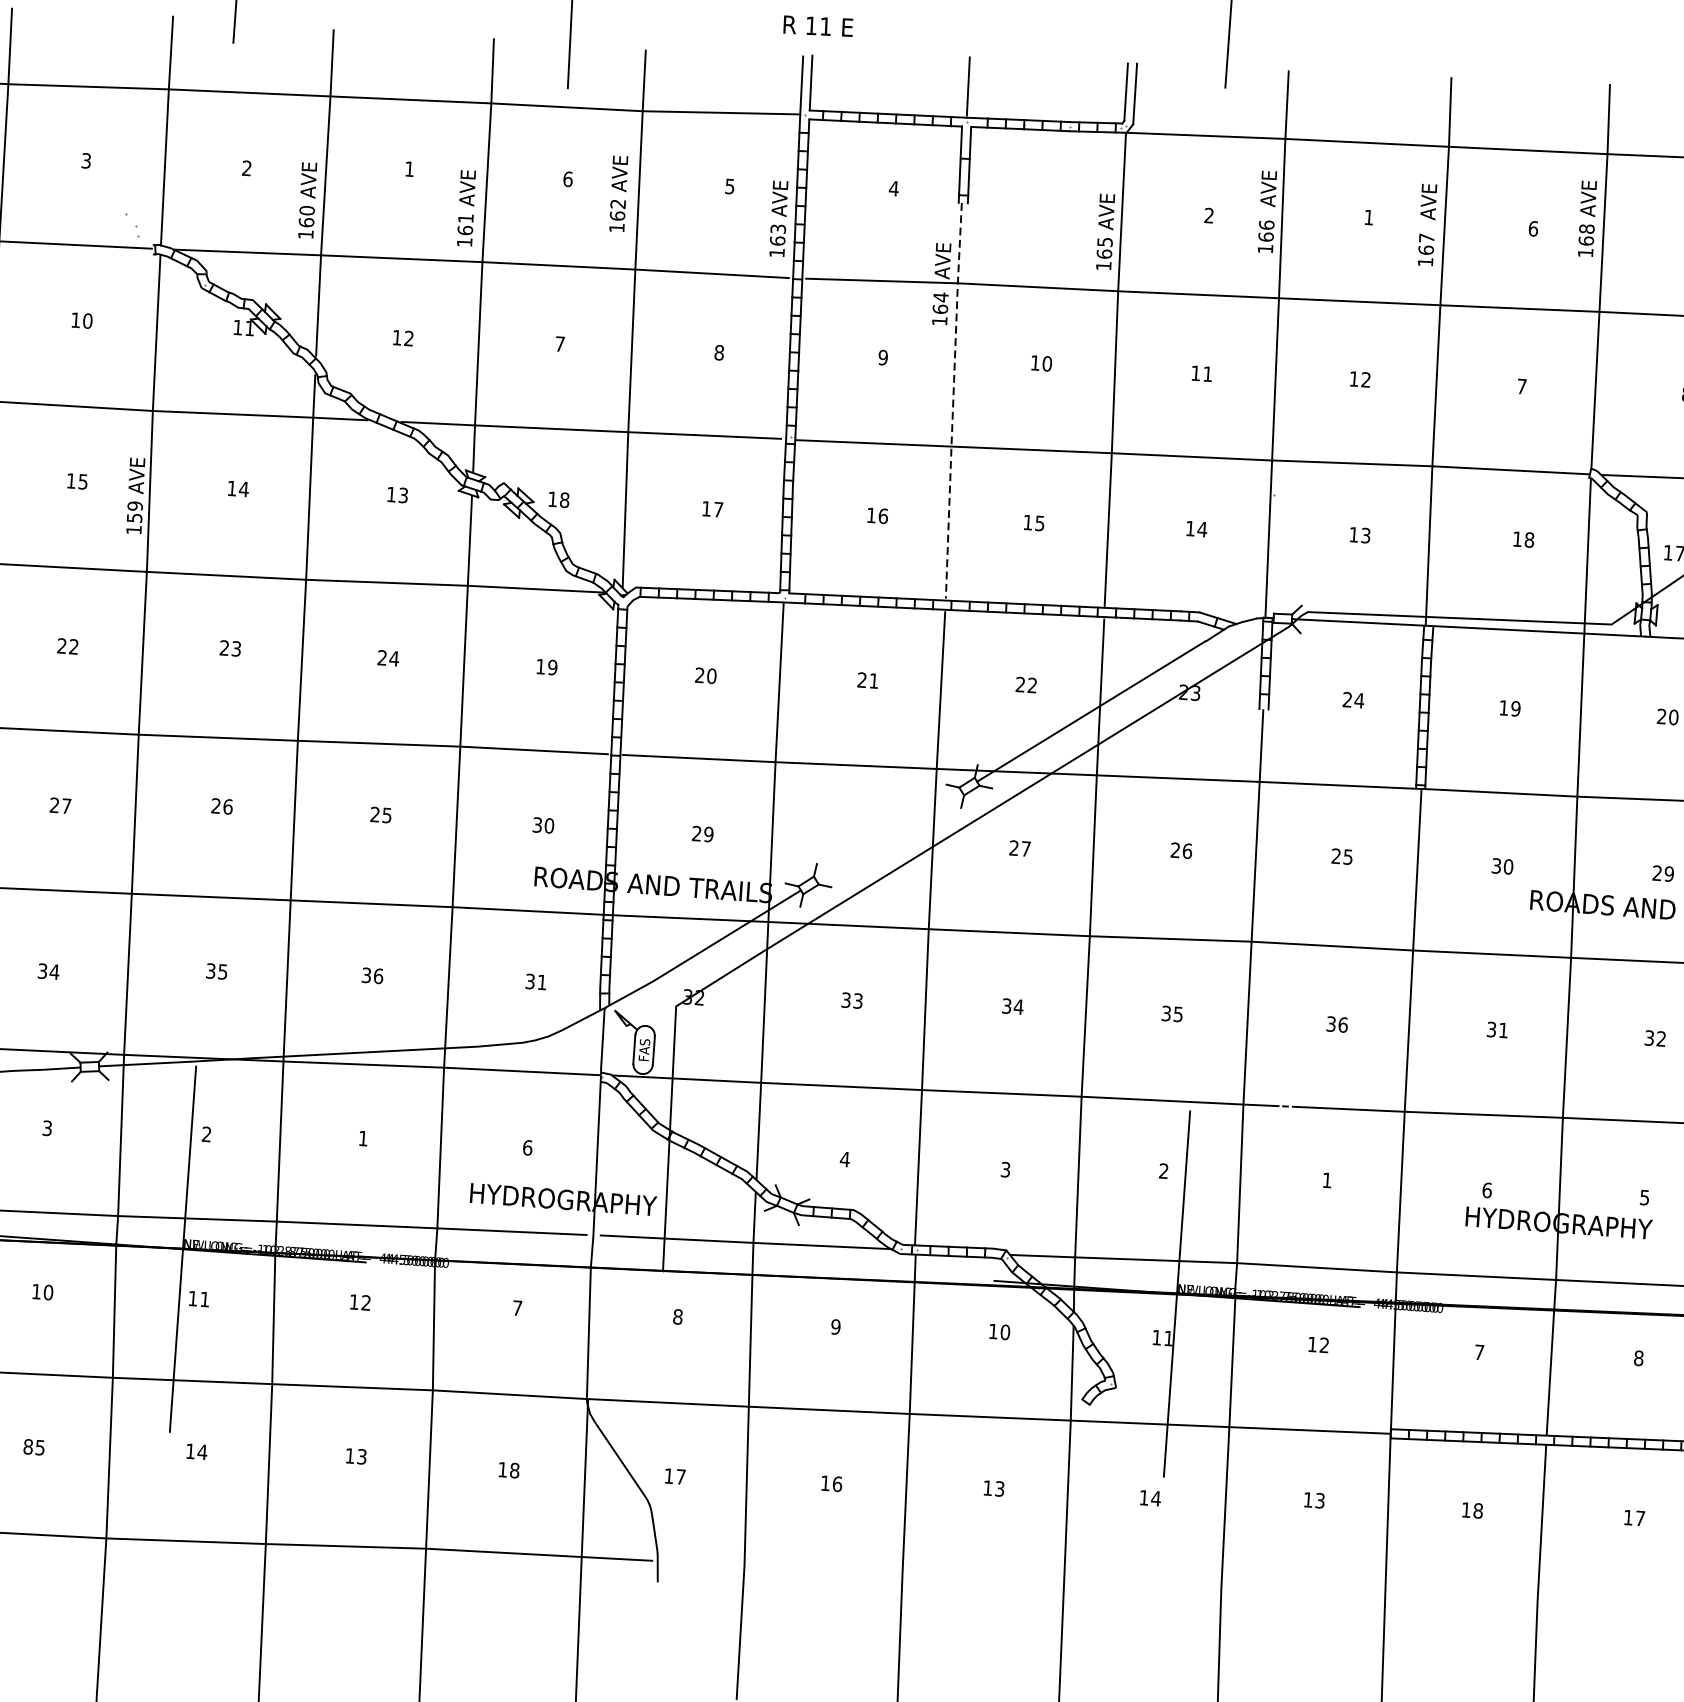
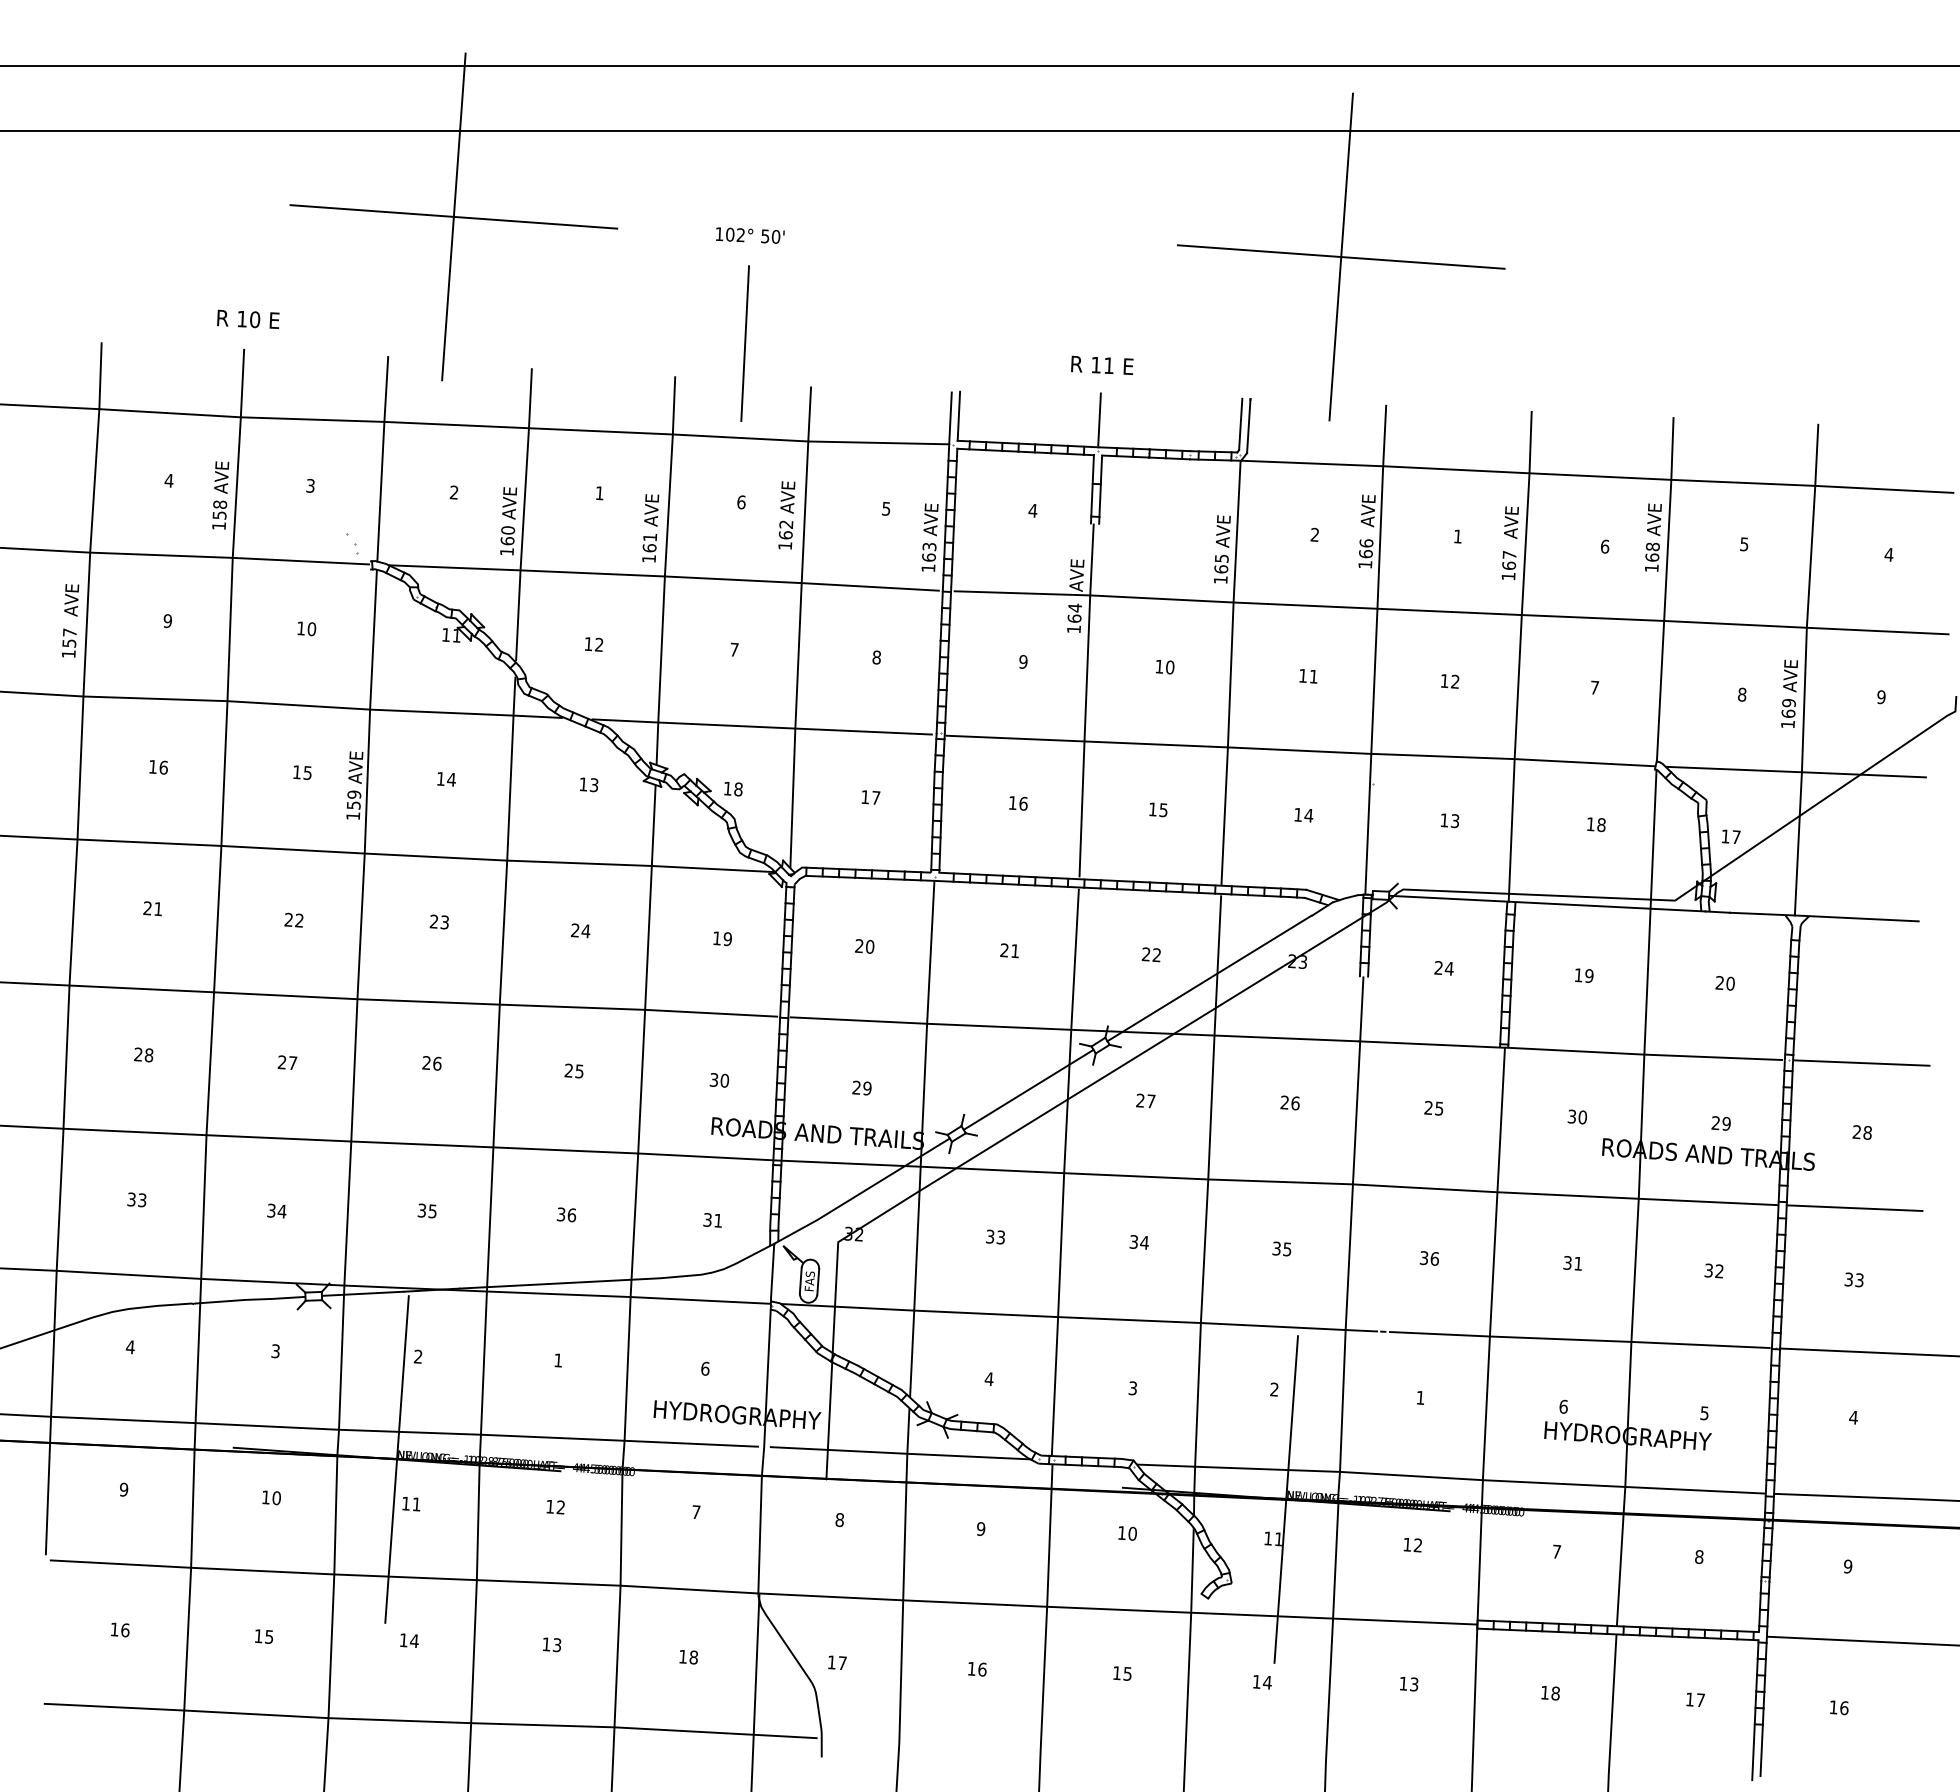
text: (818, 25) -> (1102, 364), moved
line: (953, 401) -> (1086, 701), dashed -> solid
line: (888, 835) -> (1028, 1089), added
text: (28, 1447) -> (258, 1636), 85 -> 15
text: (999, 1488) -> (1127, 1673), 13 -> 15

